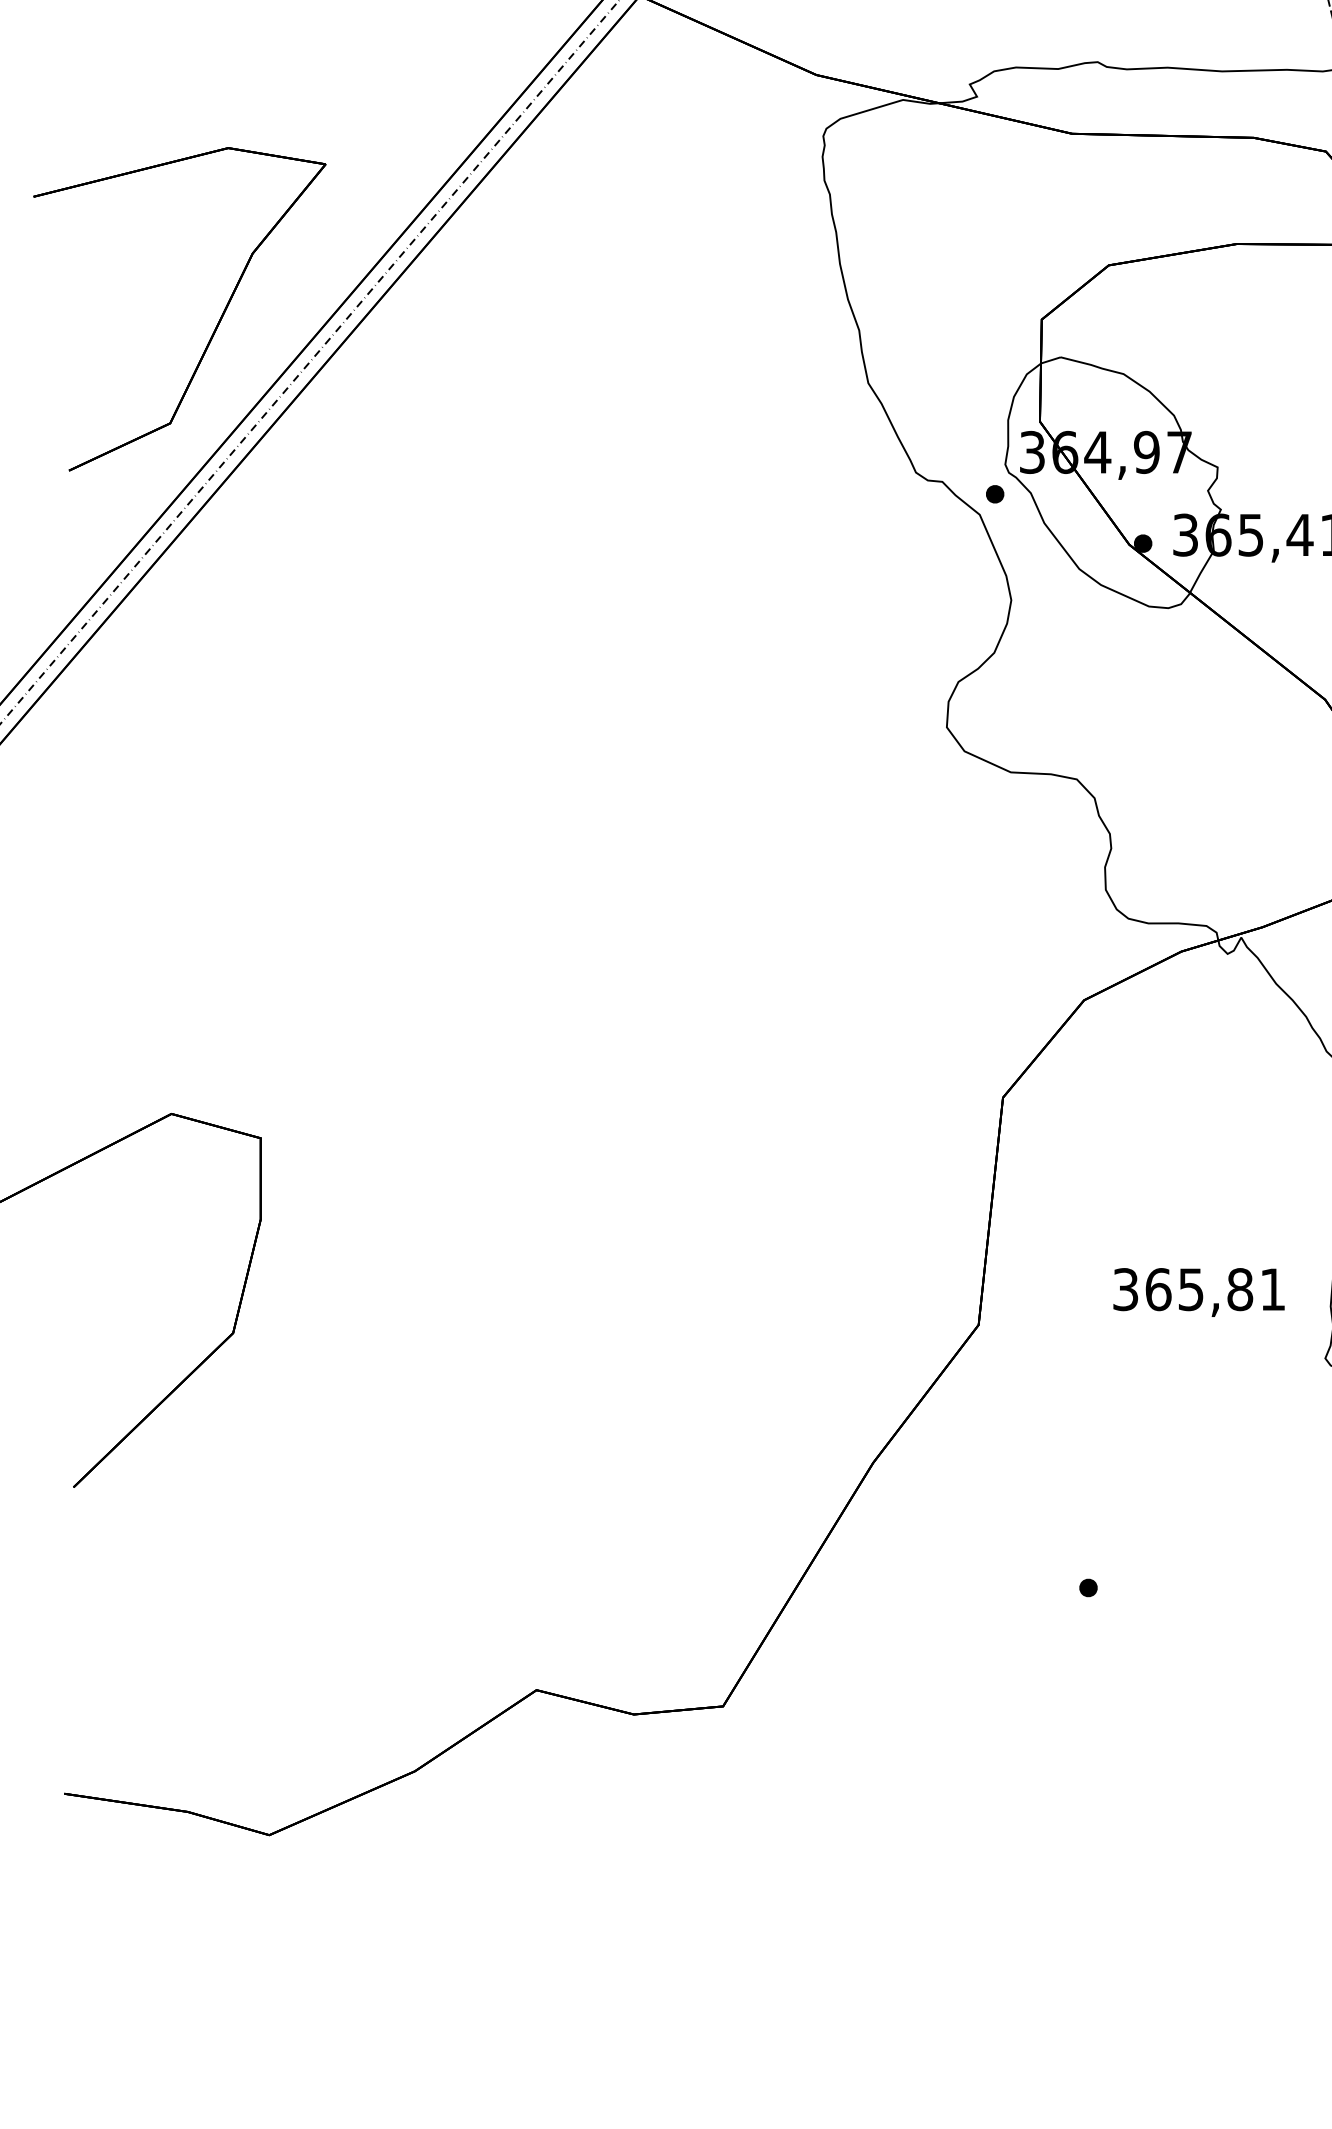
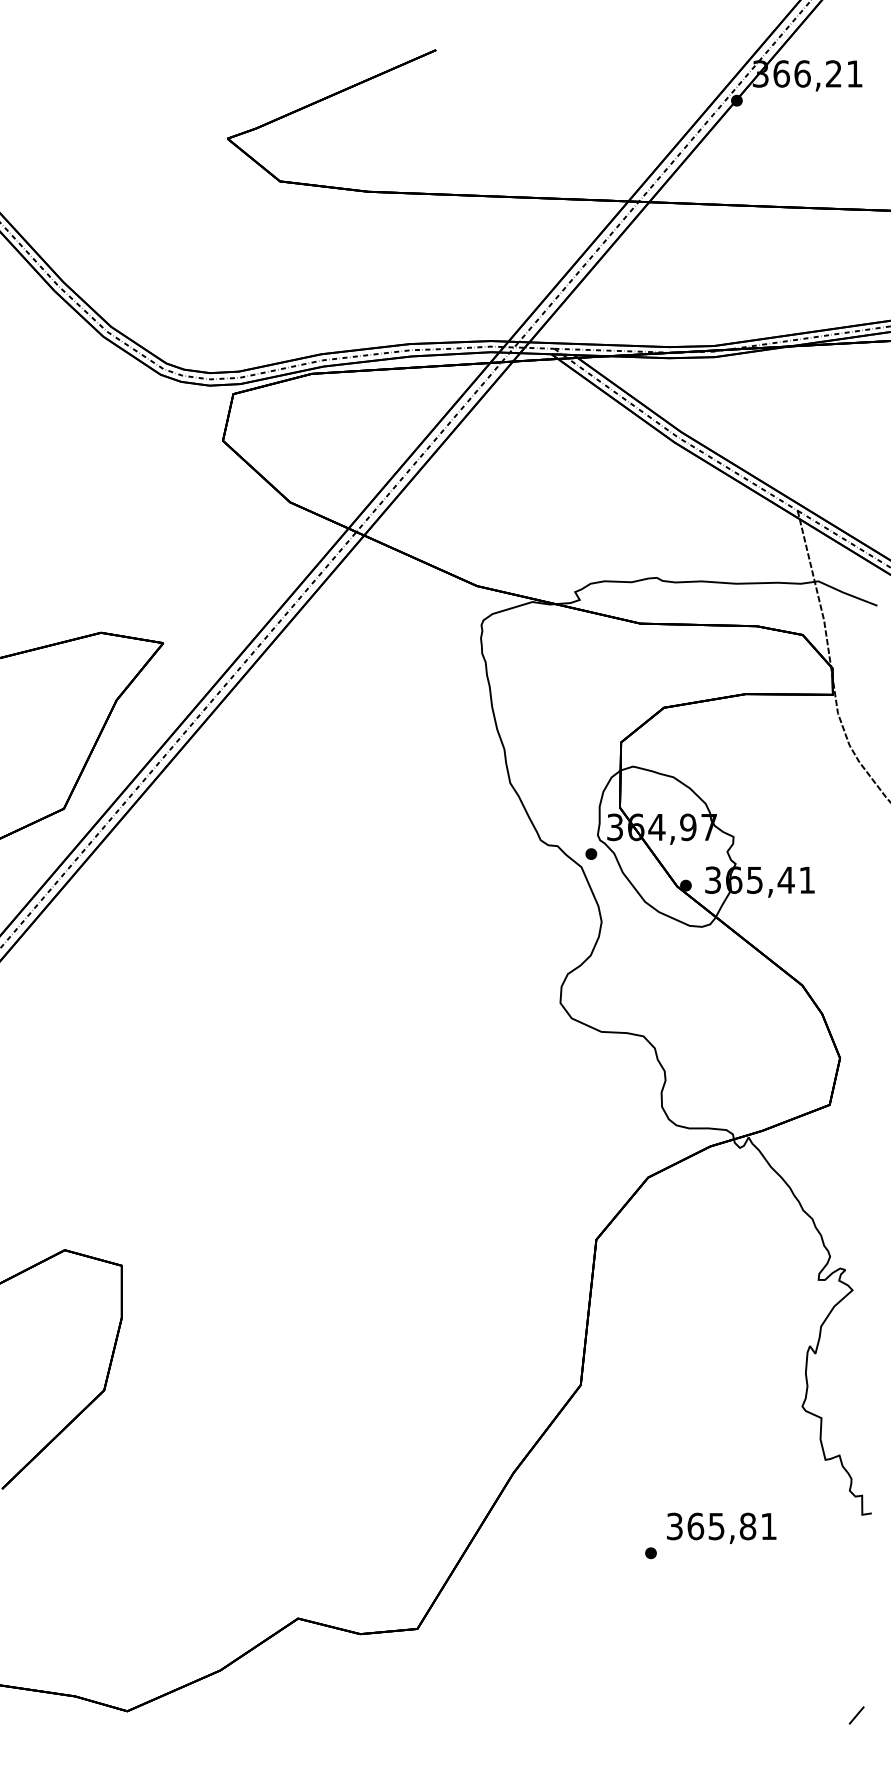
text: (1198, 1291) -> (721, 1527), moved

